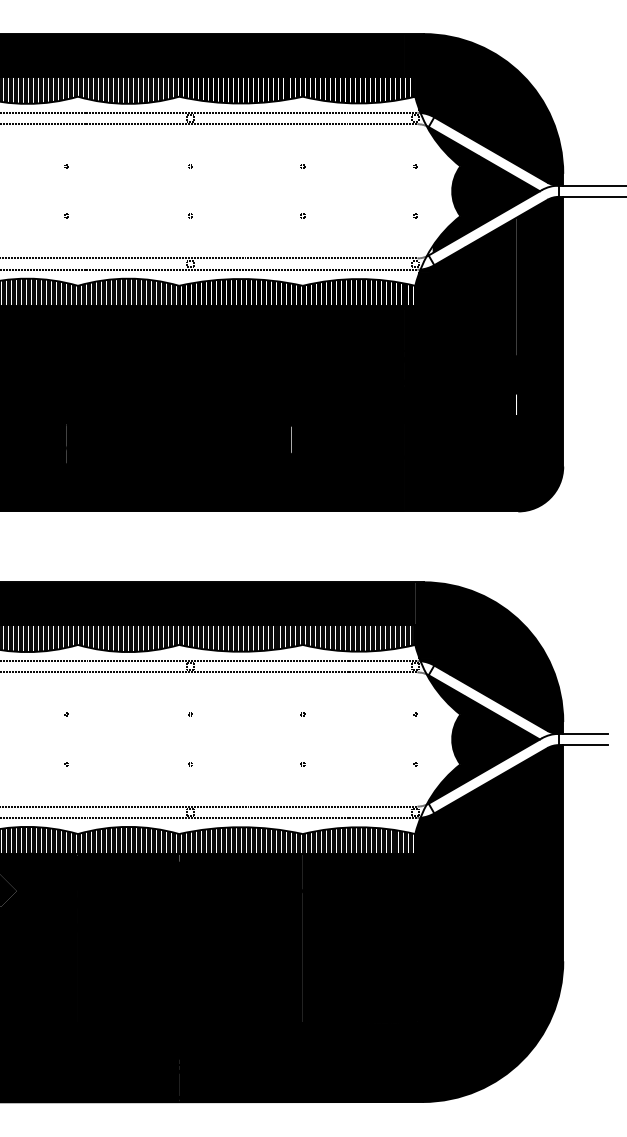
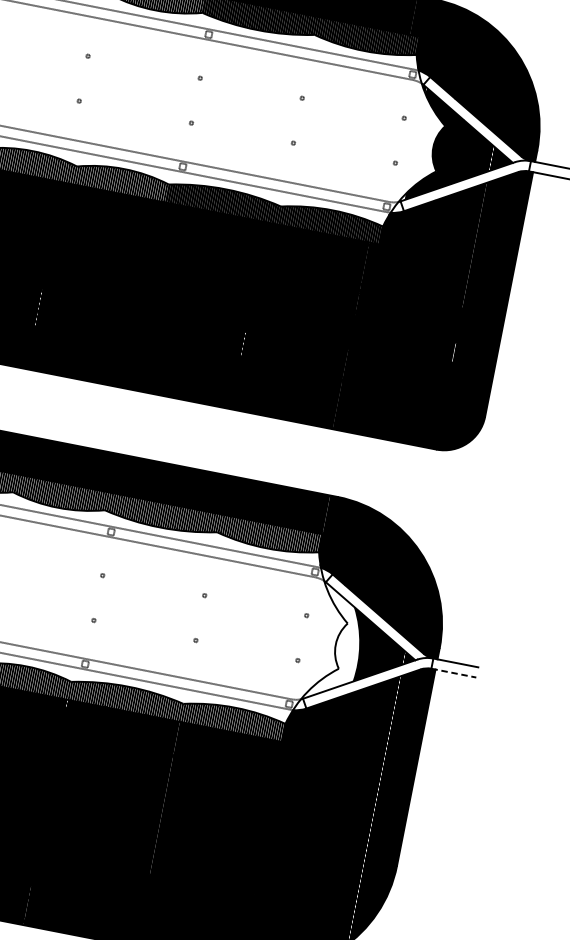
fill: (453, 739) -> (336, 644), removed
line: (583, 745) -> (453, 673), solid -> dashed

